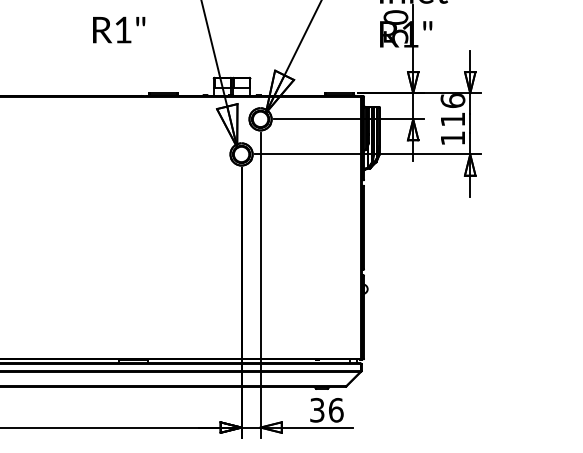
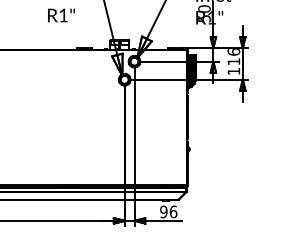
text: (316, 409) -> (163, 211), 36 -> 96

